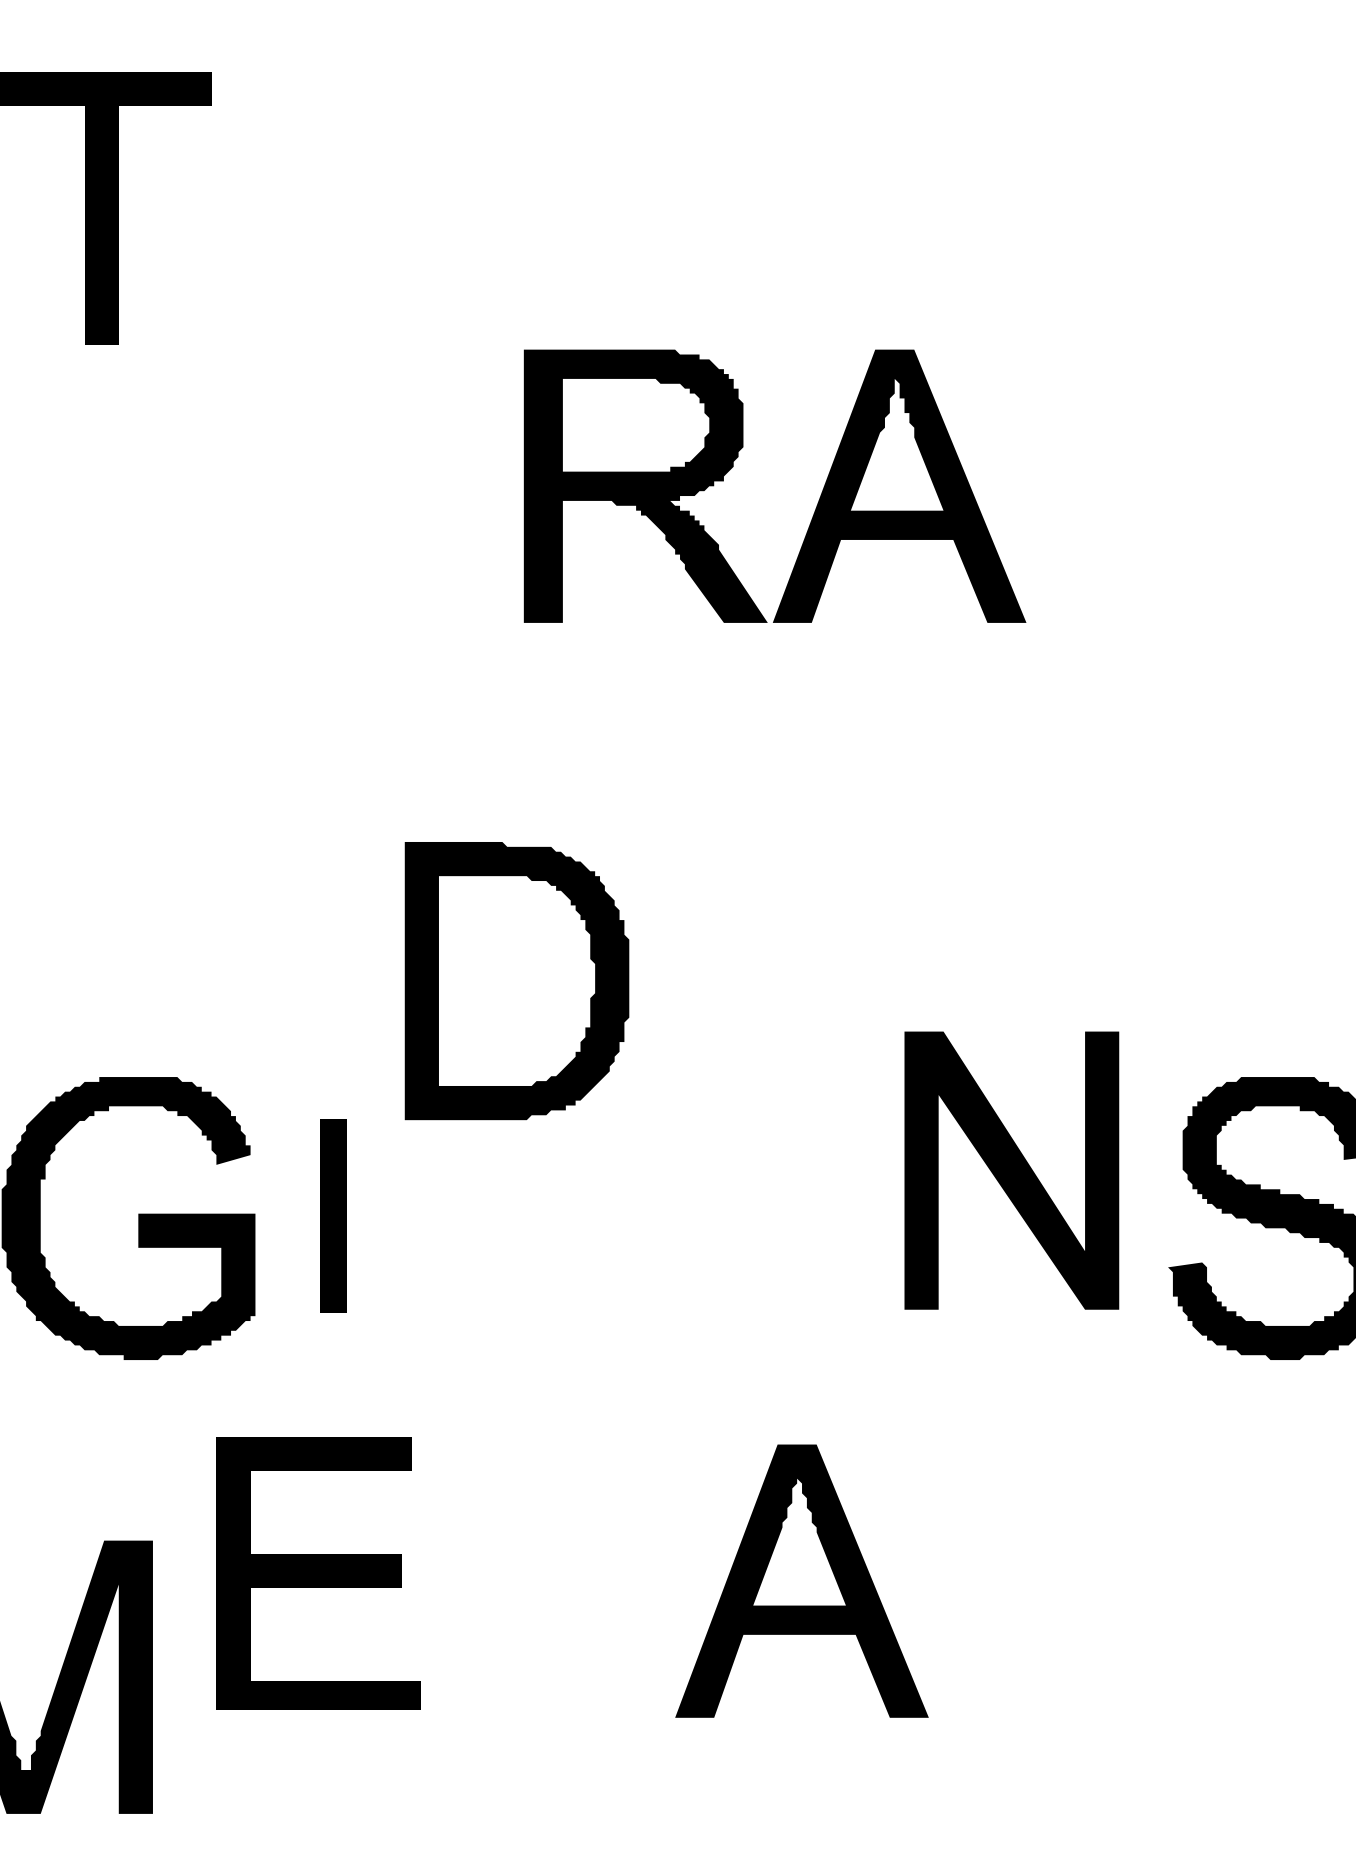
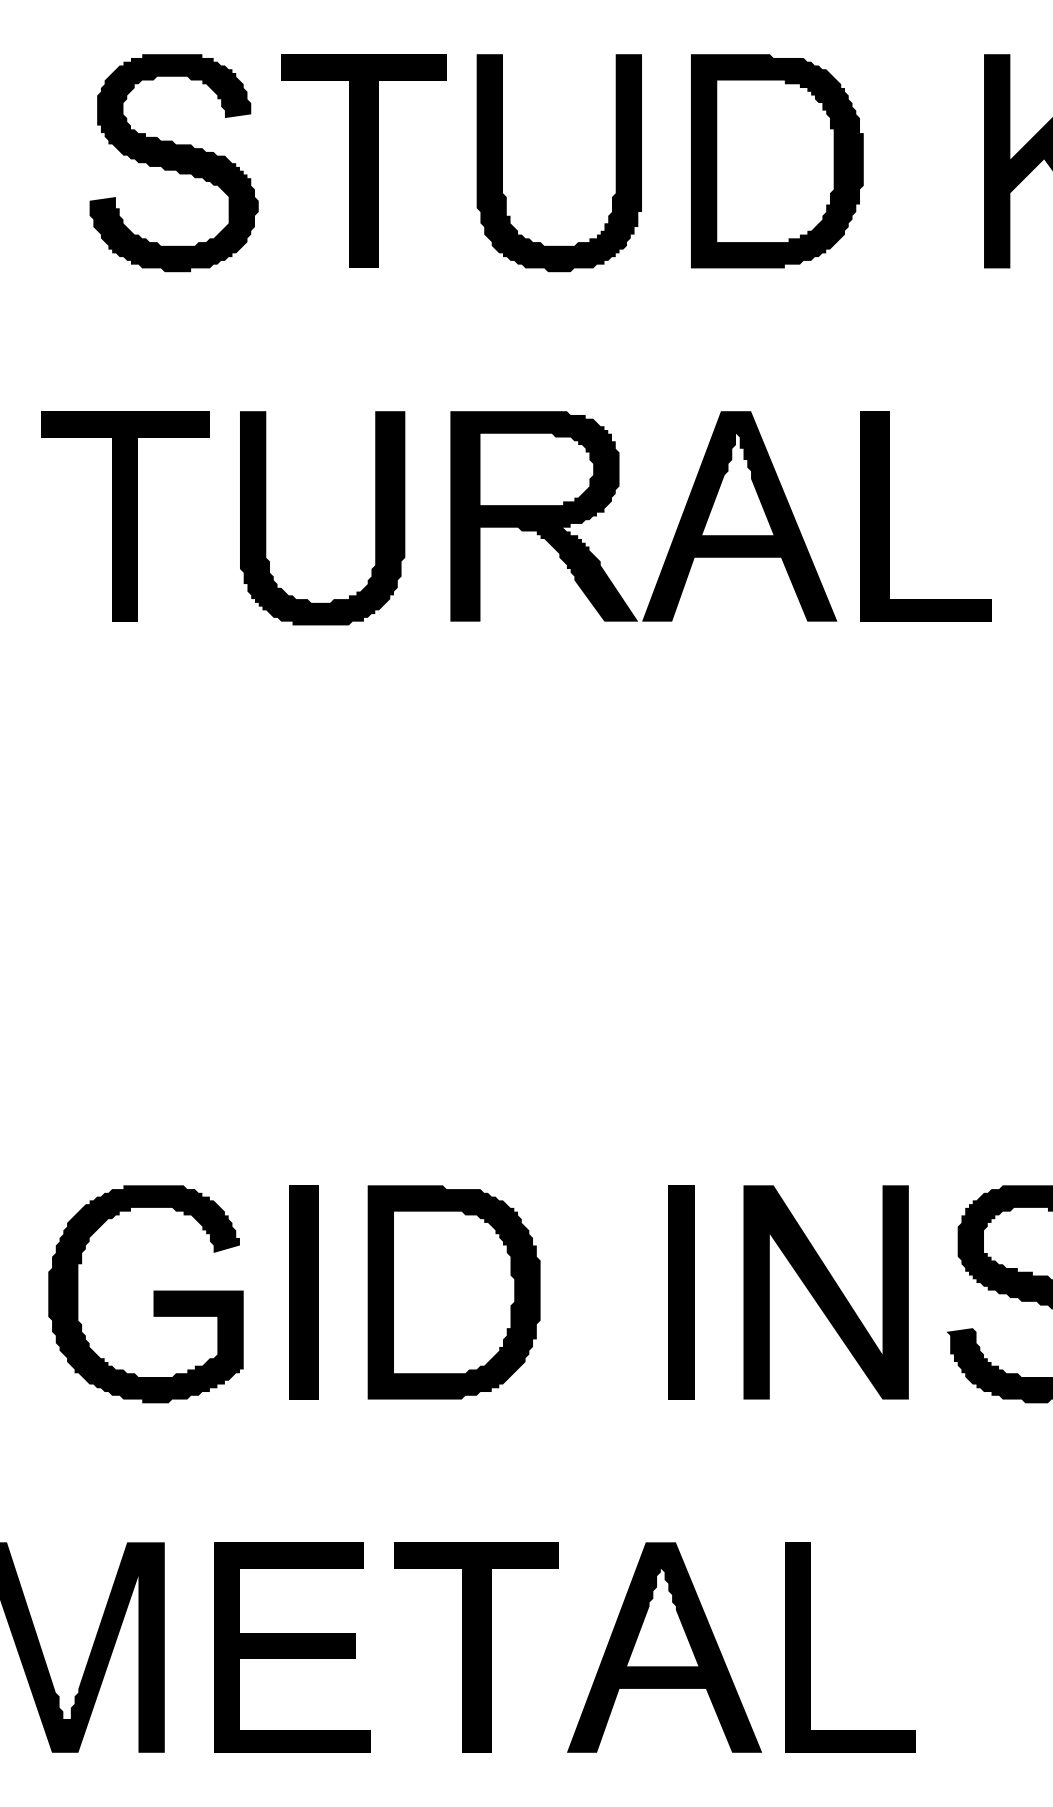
fill: (1140, 208) -> (925, 516), added
fill: (357, 211) -> (322, 518), added
part: (733, 466) -> (611, 501), moved
part: (516, 981) -> (453, 1292), moved
part: (1010, 1170) -> (825, 1292), moved
part: (333, 1216) -> (303, 1292), size x1.43
fill: (823, 1216) -> (681, 1292), added
part: (318, 1573) -> (292, 1647), moved
part: (801, 1581) -> (664, 1647), moved
fill: (557, 1677) -> (476, 1647), added
fill: (1043, 1677) -> (850, 1647), added

